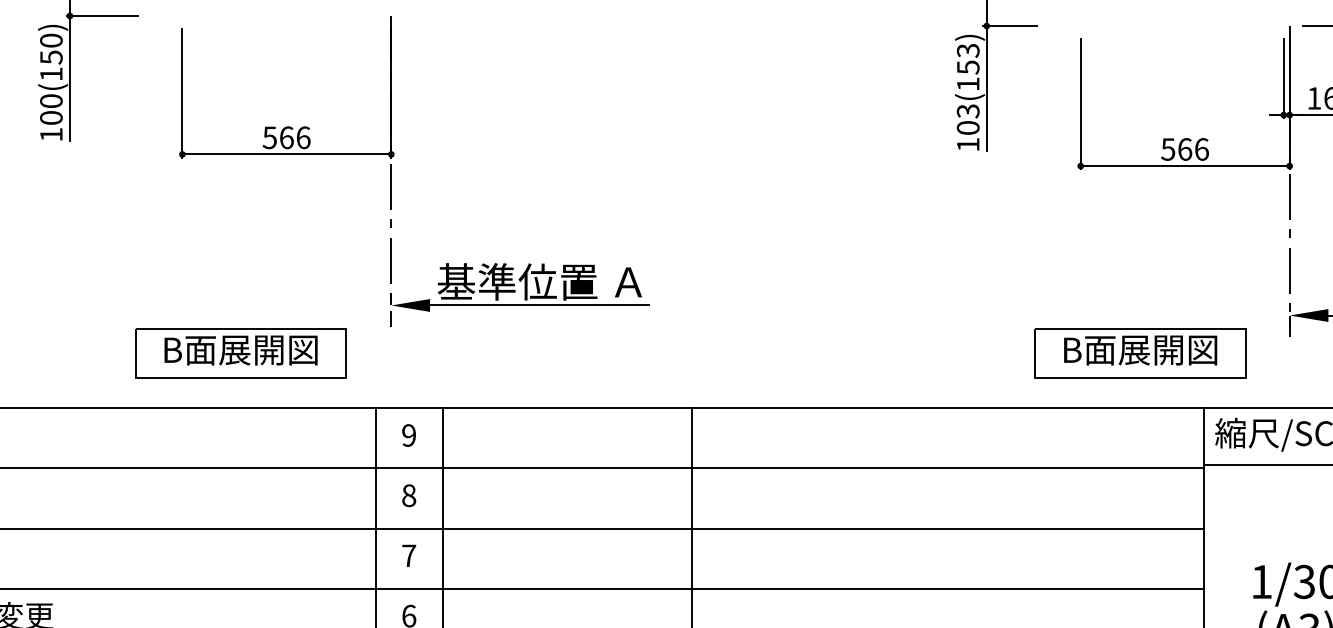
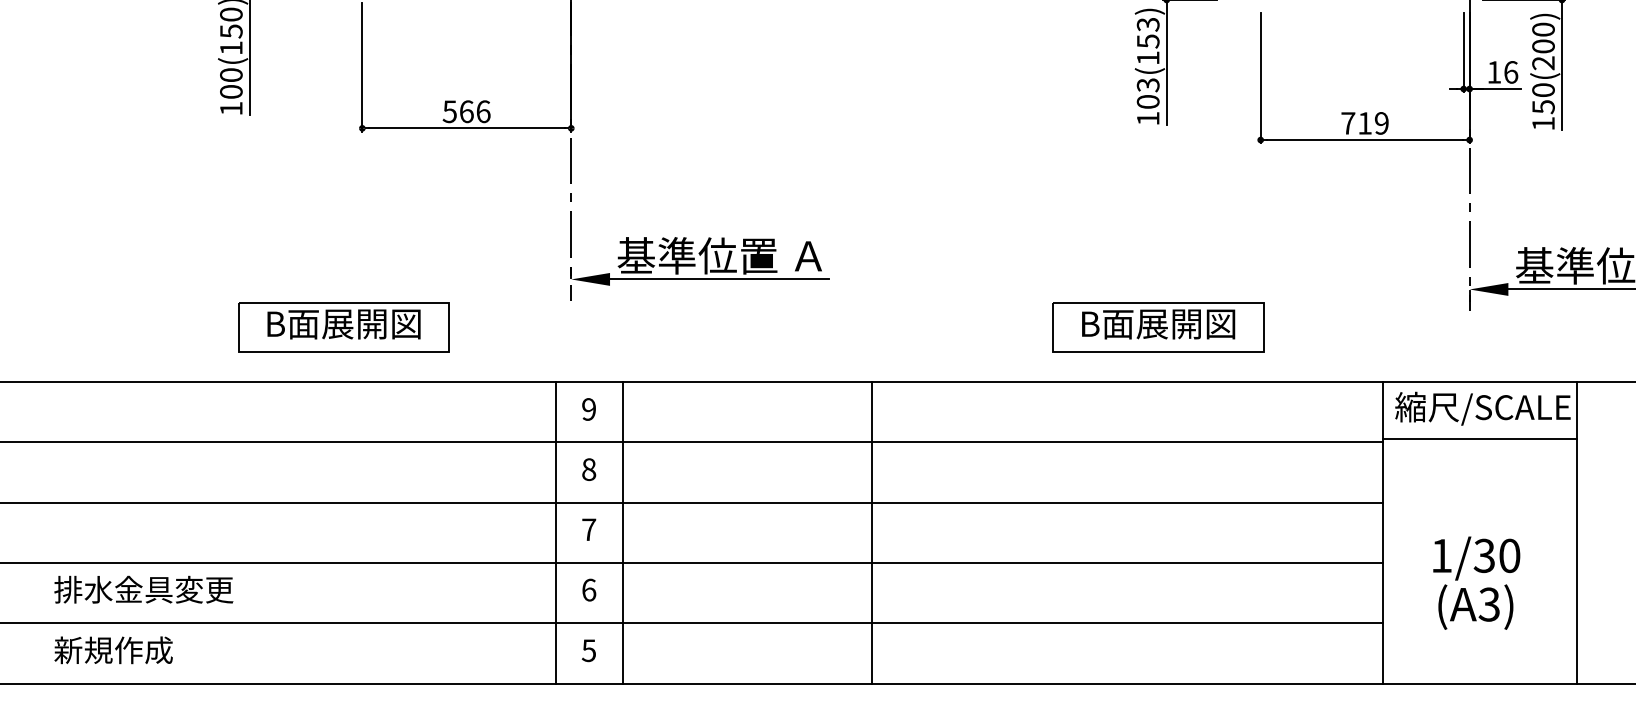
text: (1184, 149) -> (1364, 123), 566 -> 719
part: (240, 353) -> (343, 327), moved
part: (1140, 353) -> (1158, 327), moved

